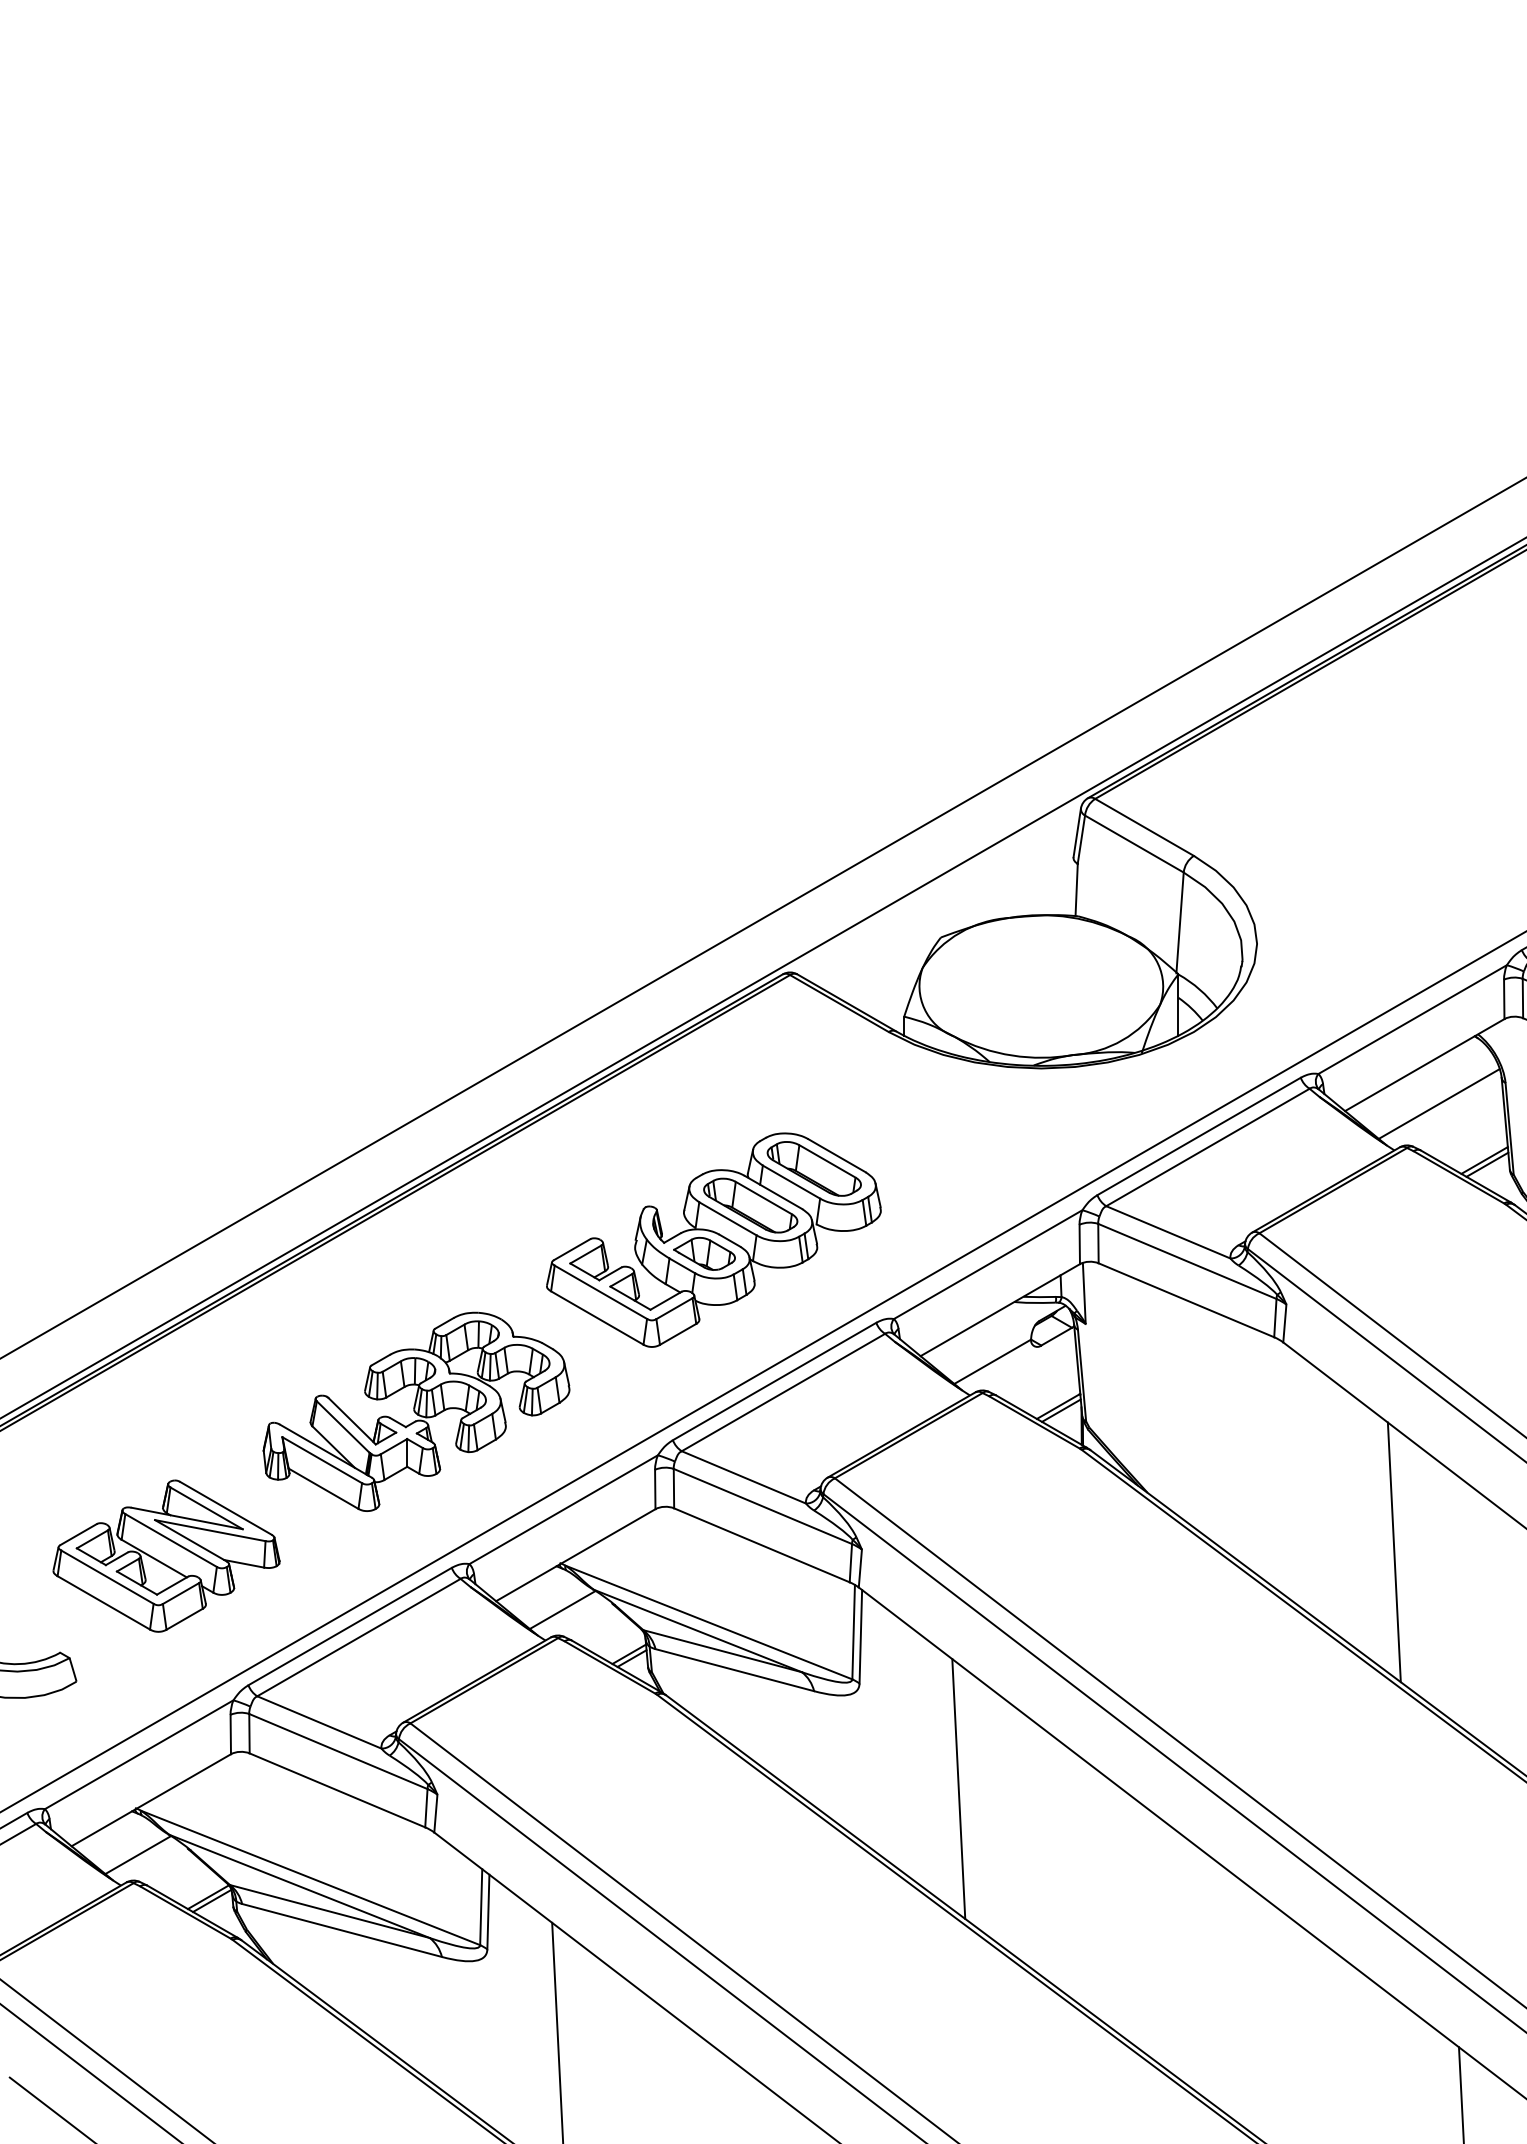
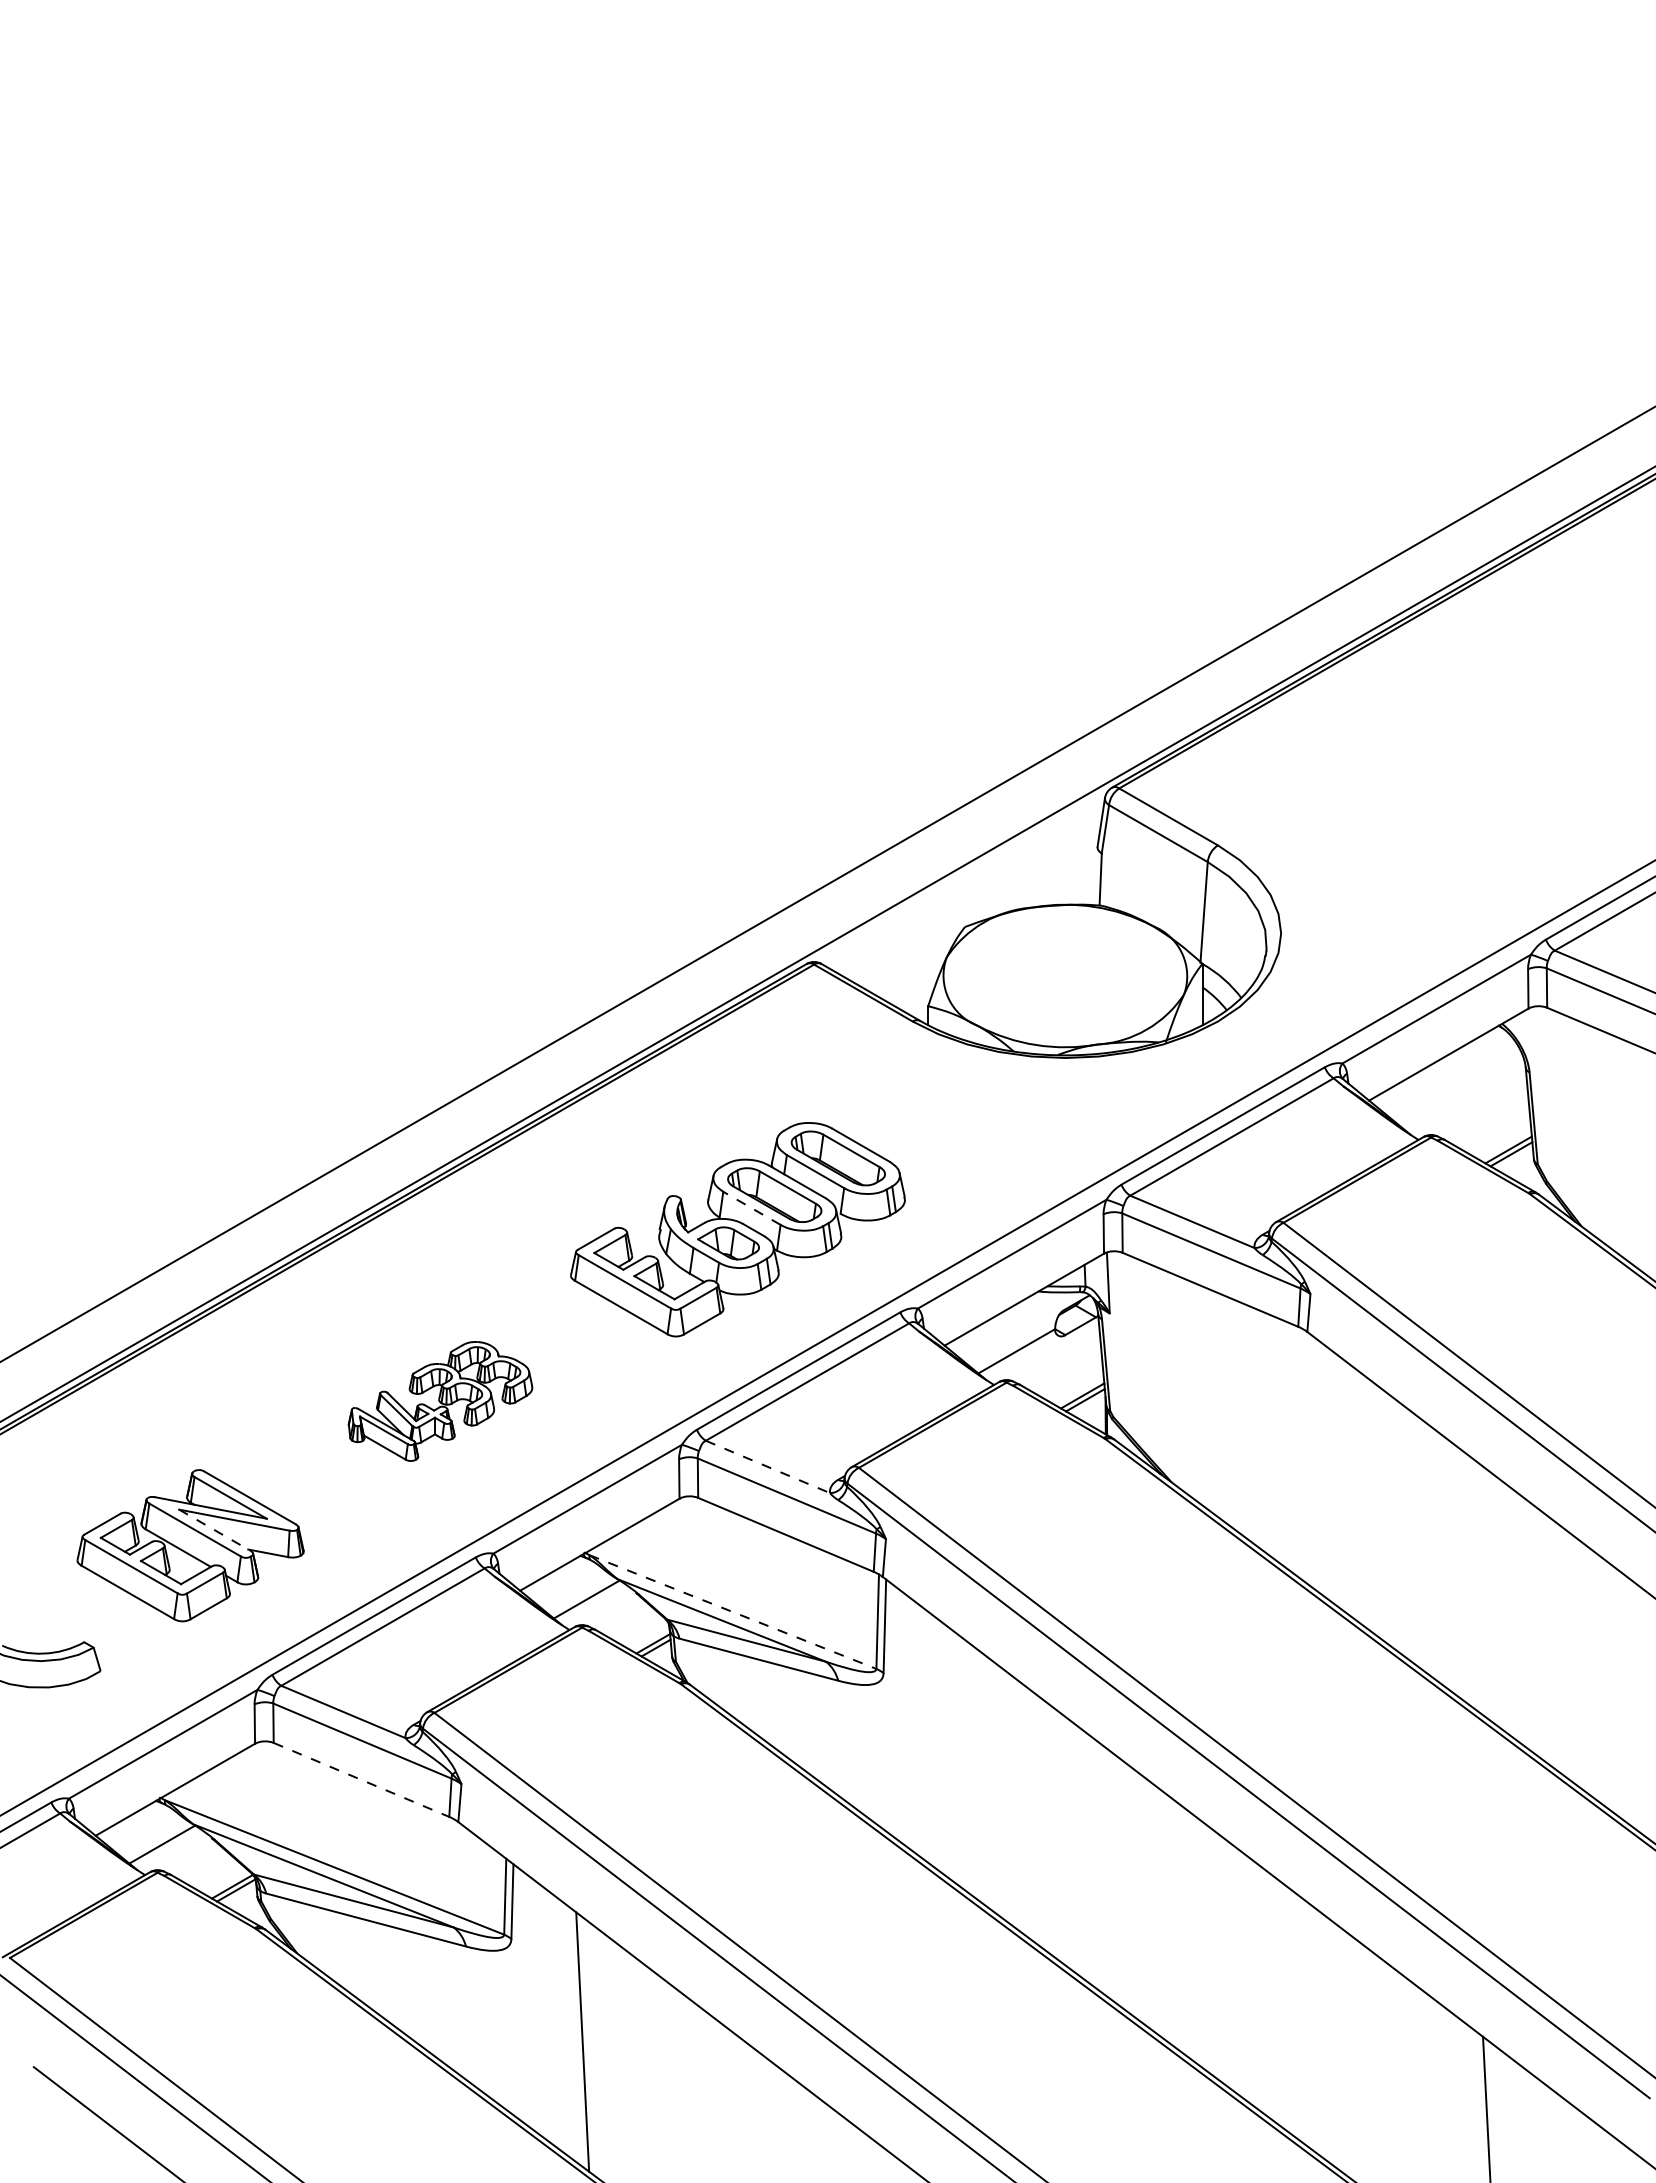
line: (1438, 1103) -> (1462, 1093), removed
line: (727, 1218) -> (751, 1208), solid -> dashed
part: (416, 1411) -> (440, 1401), size x0.6
line: (744, 1477) -> (768, 1467), solid -> dashed
line: (191, 1540) -> (215, 1530), solid -> dashed
line: (1393, 1551) -> (1417, 1541), removed
line: (709, 1622) -> (733, 1612), solid -> dashed
line: (958, 1788) -> (982, 1778), removed
line: (337, 1790) -> (361, 1780), solid -> dashed

